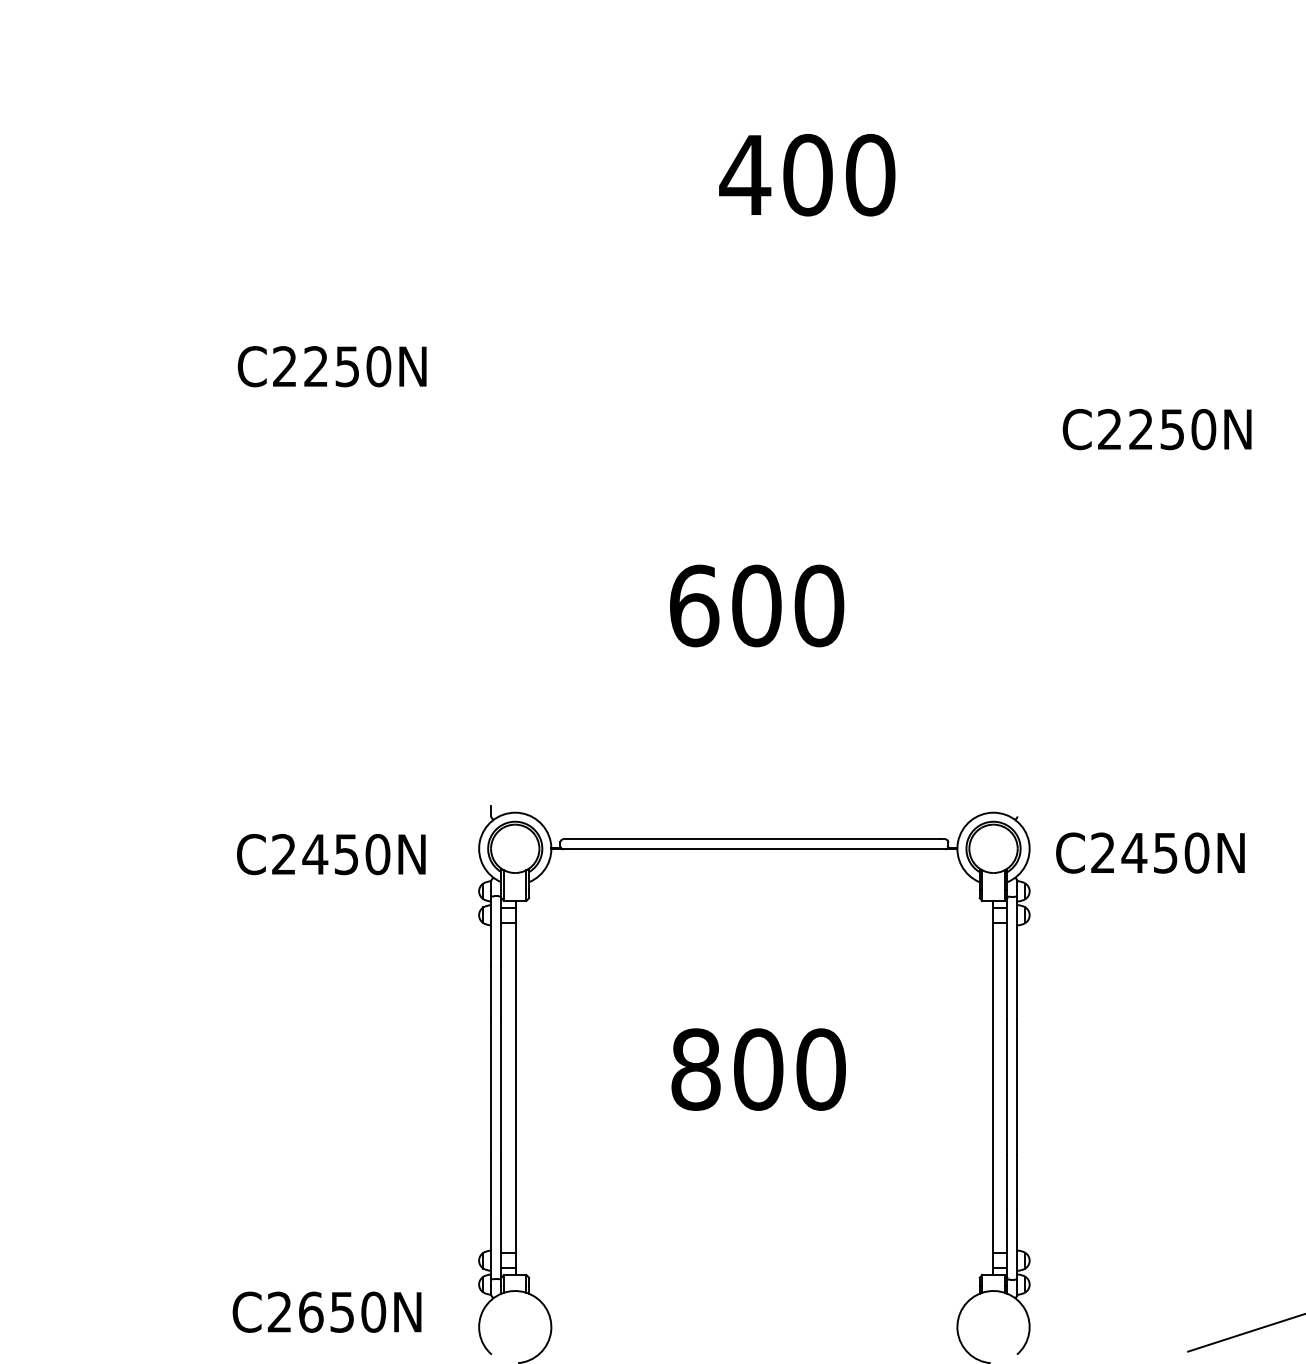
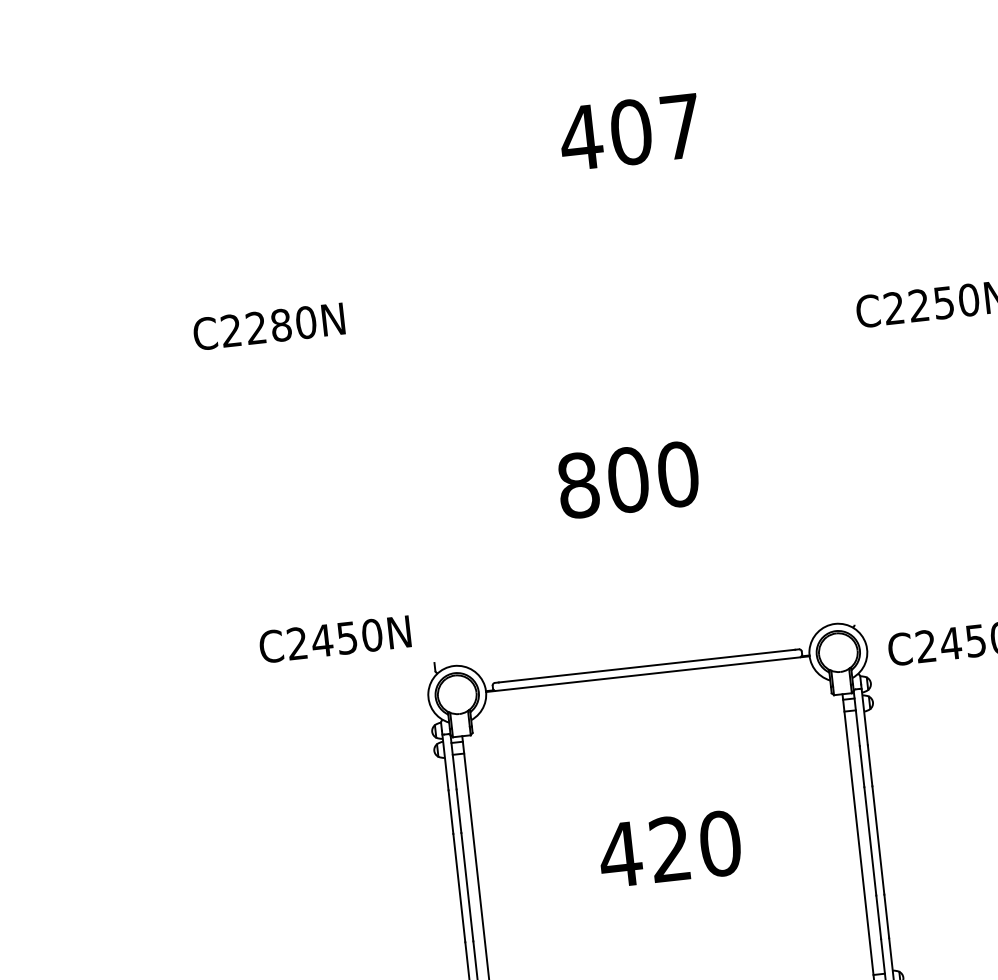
text: (870, 174) -> (681, 126), 400 -> 407
text: (347, 366) -> (281, 325), C2250N -> C2280N
text: (694, 605) -> (578, 485), 600 -> 800
text: (331, 854) -> (335, 639), moved
text: (726, 1069) -> (645, 852), 800 -> 420

